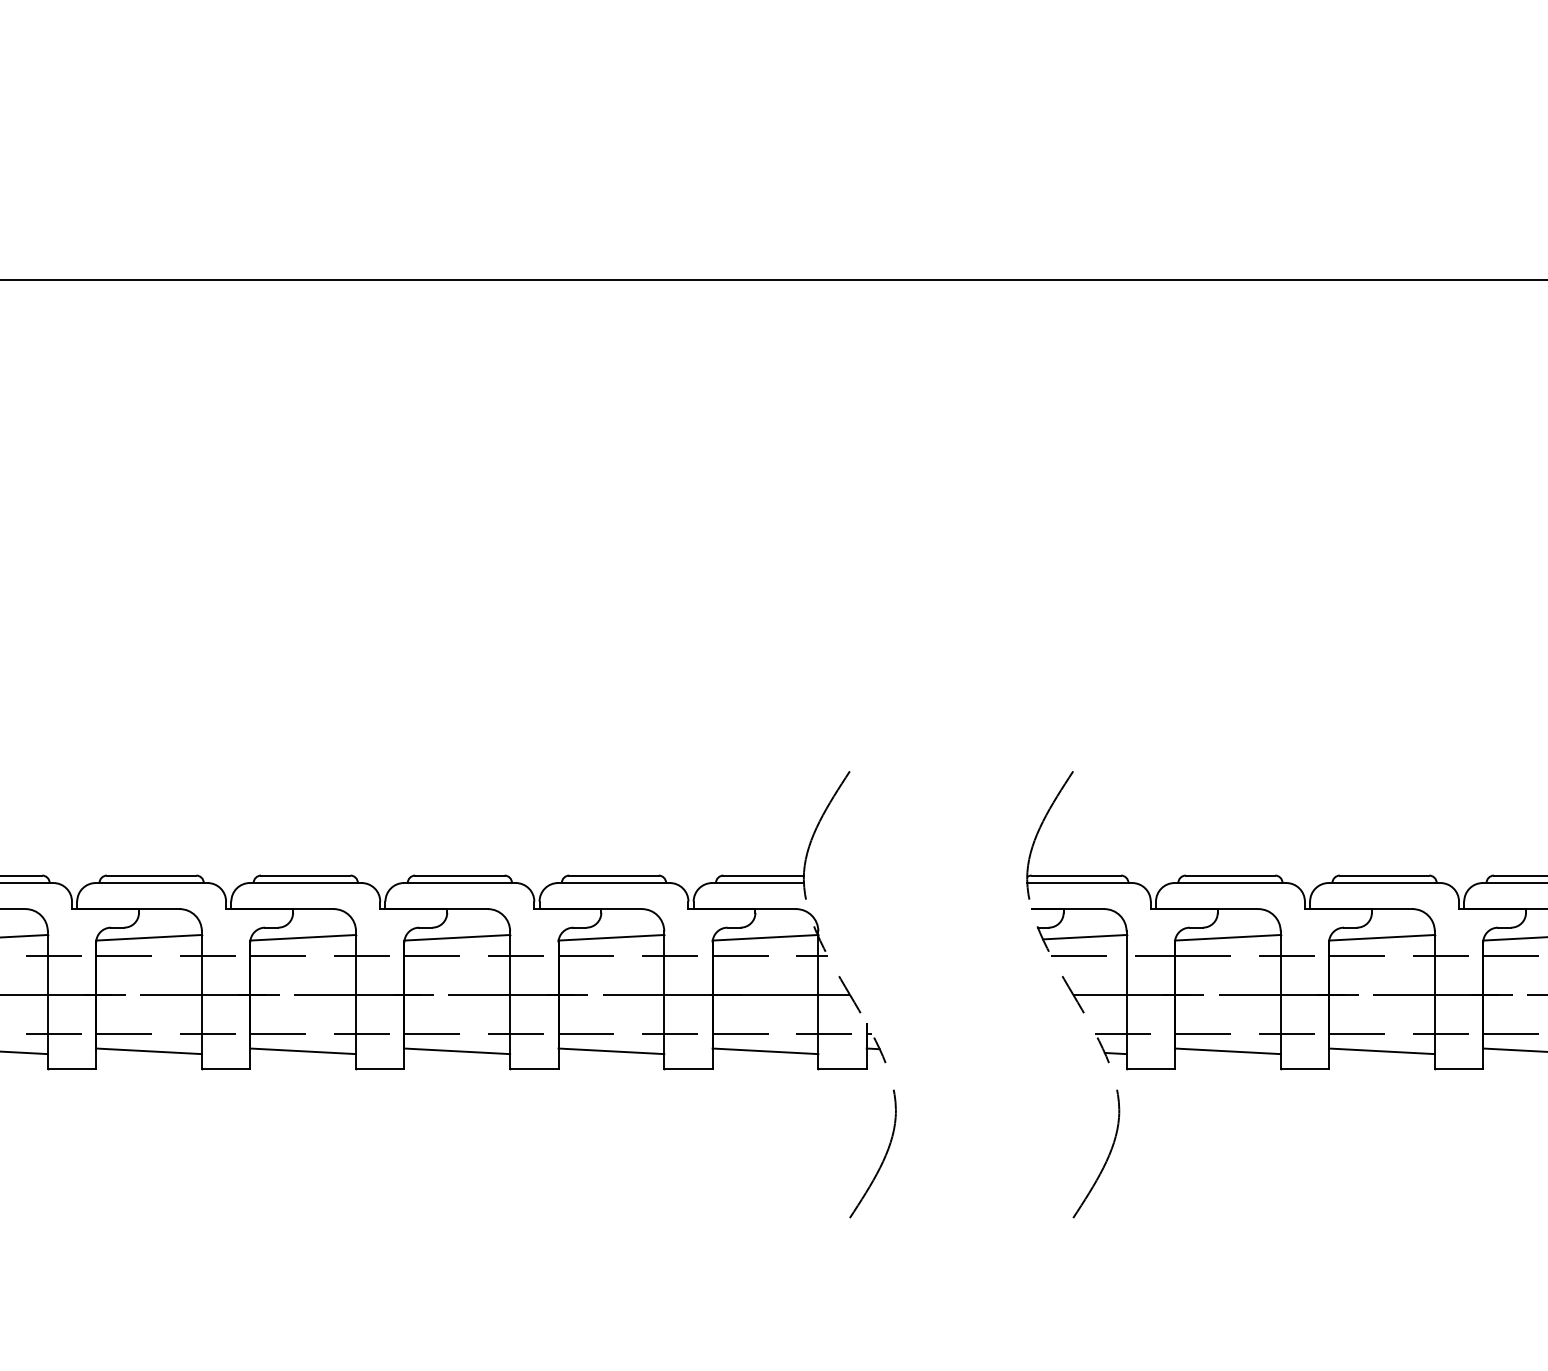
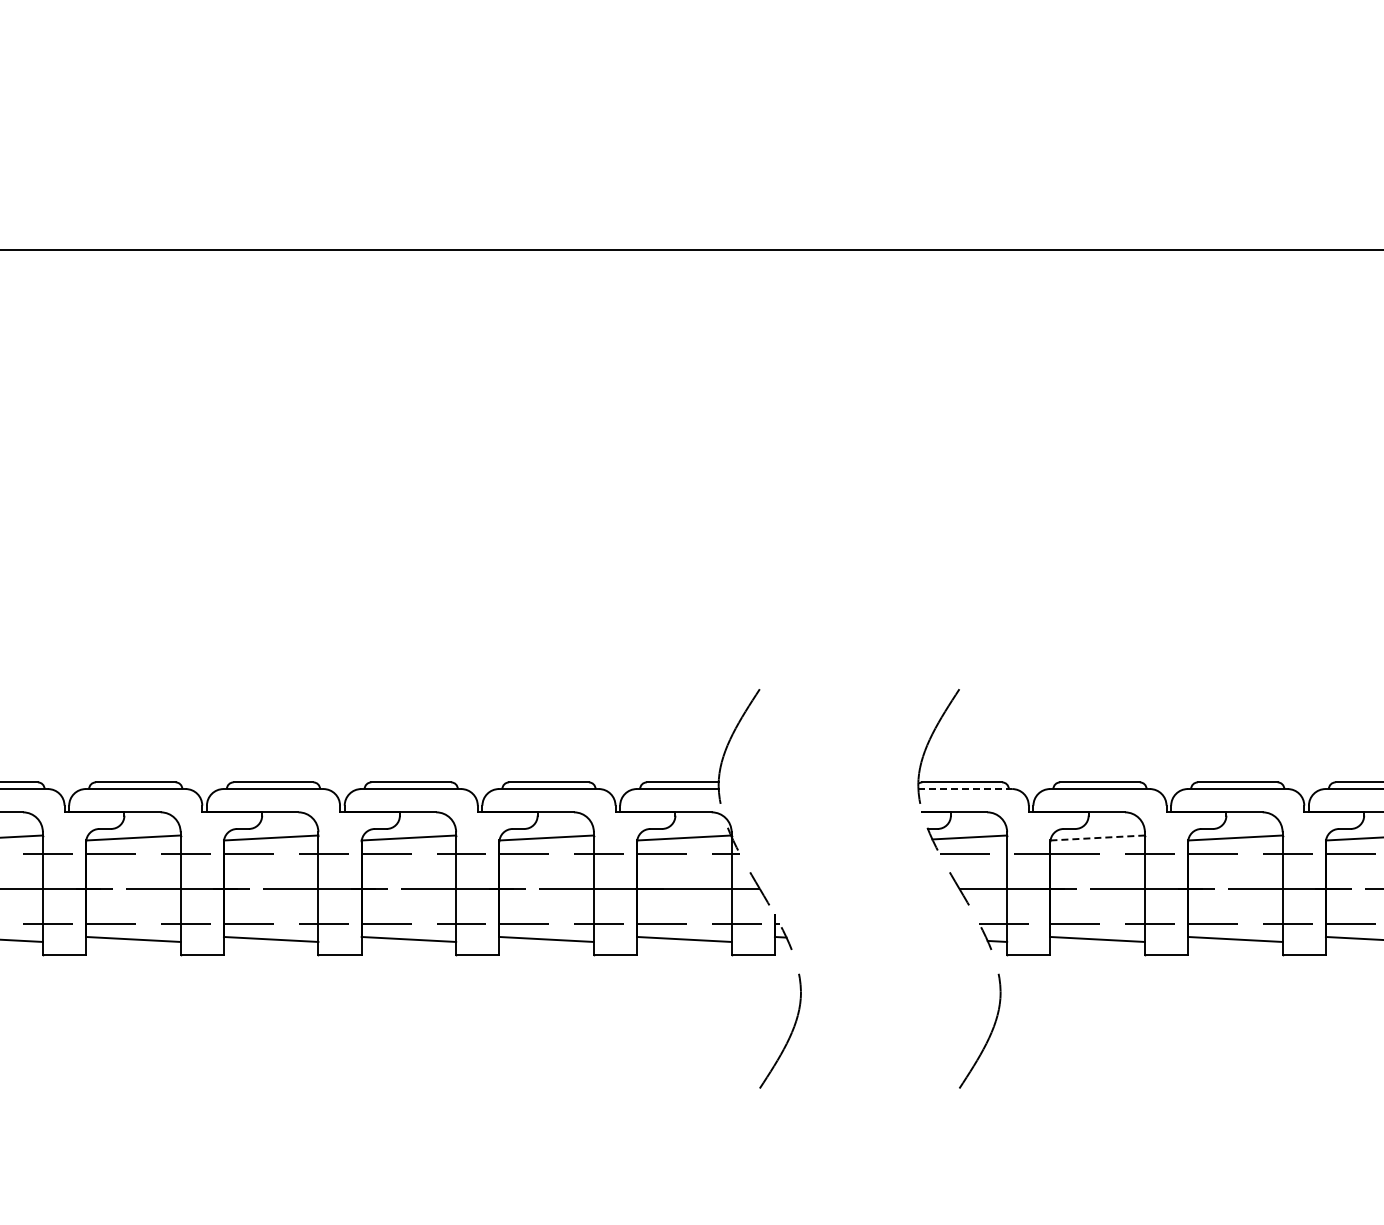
line: (1079, 883) -> (965, 789), solid -> dashed
line: (1228, 937) -> (1098, 837), solid -> dashed

